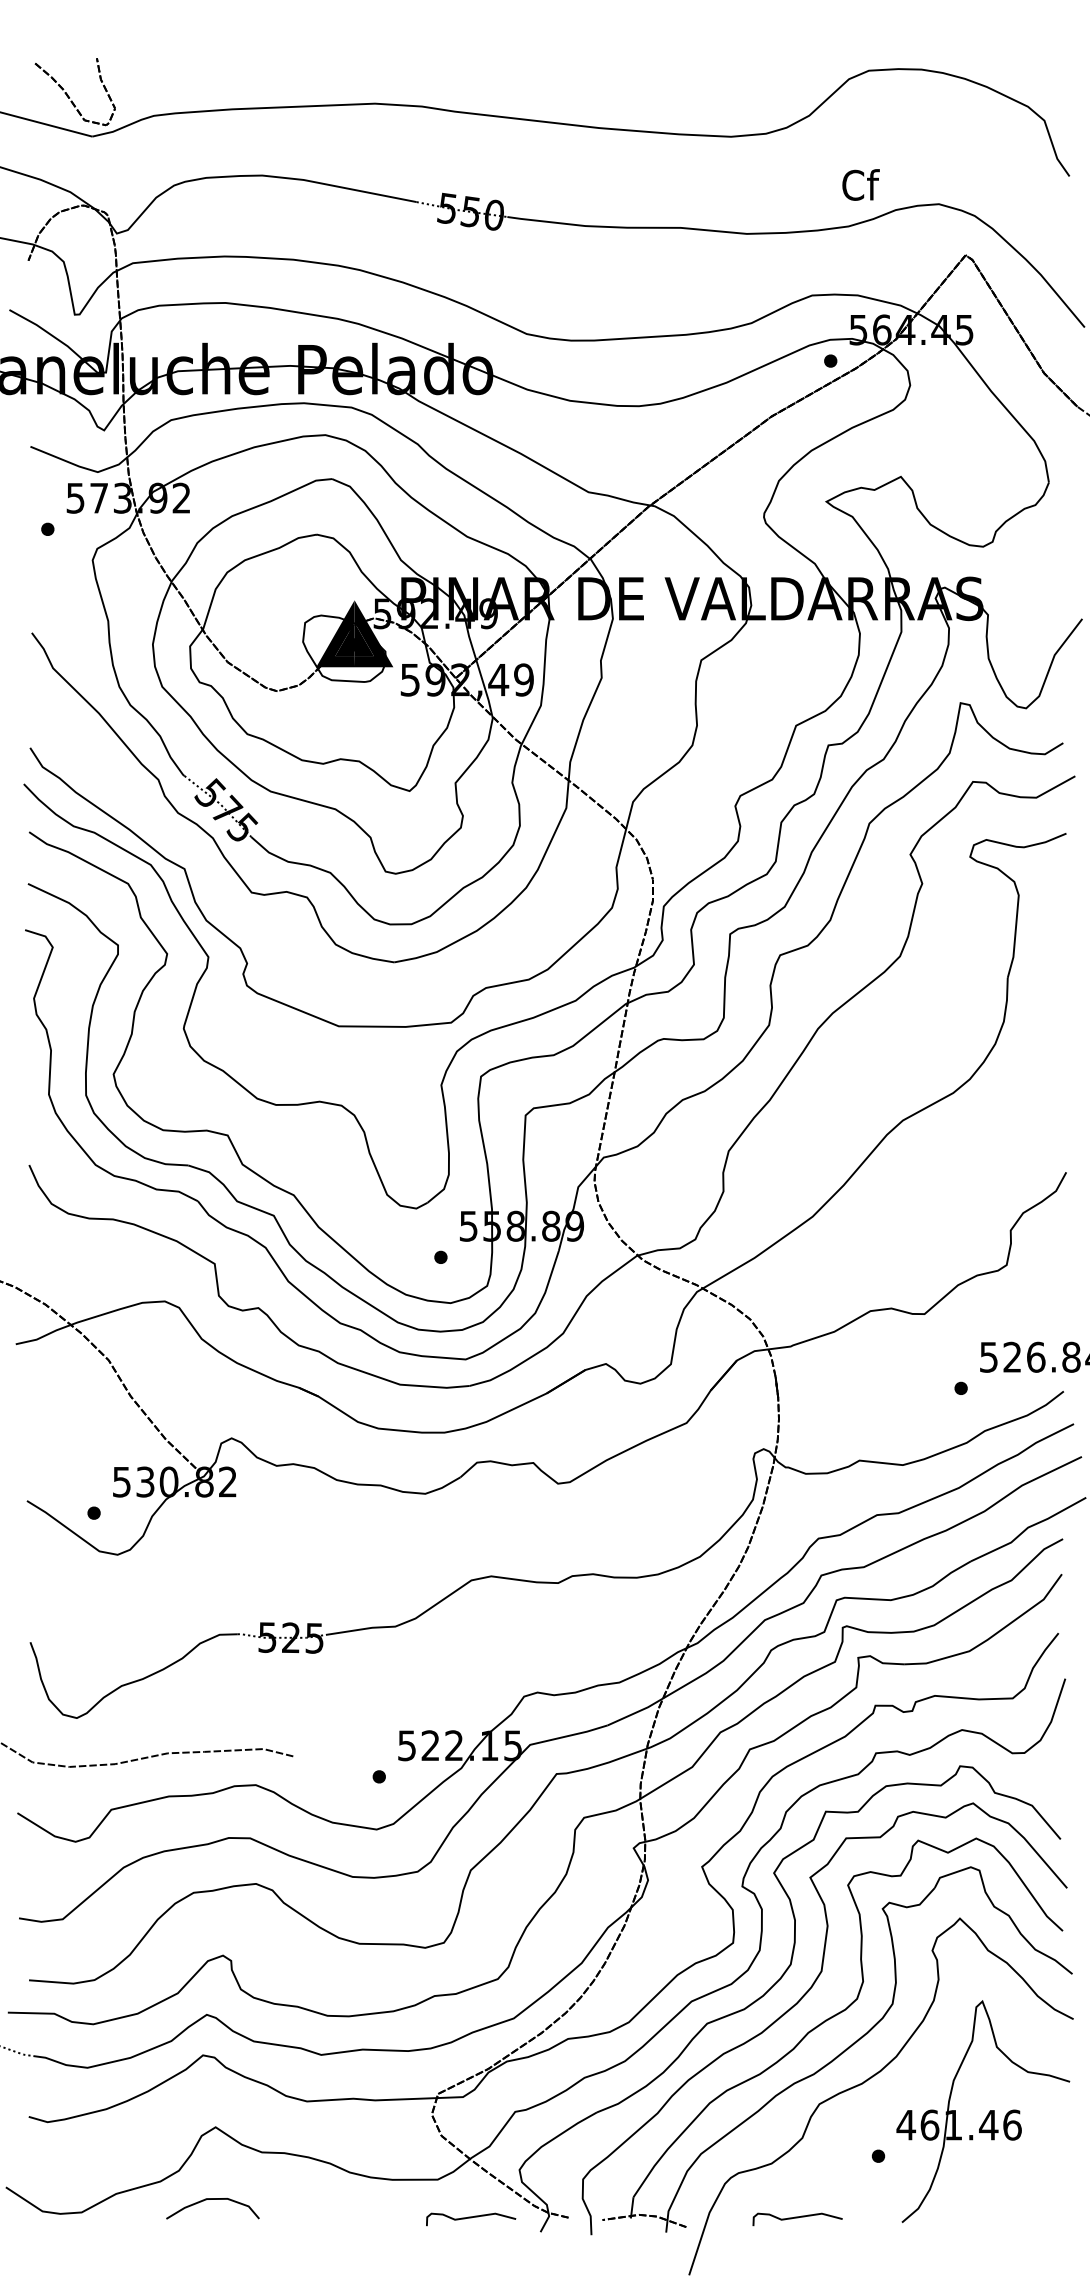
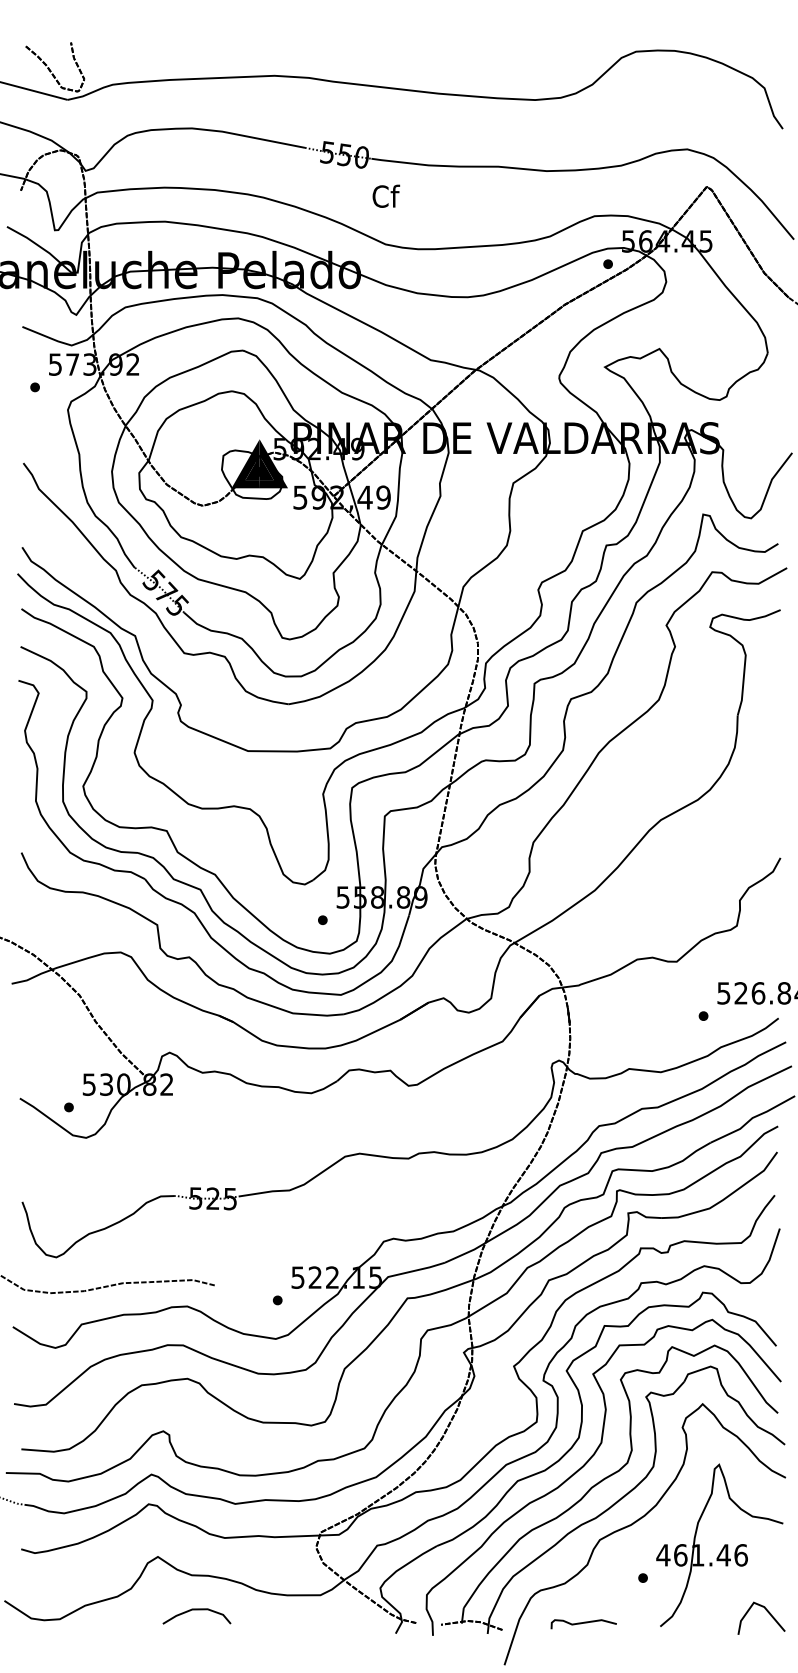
text: (861, 183) -> (386, 195), moved
curve: (212, 2200) -> (196, 1610), moved
line: (1047, 2201) -> (766, 1611), added
curve: (470, 2218) -> (344, 1623), removed

